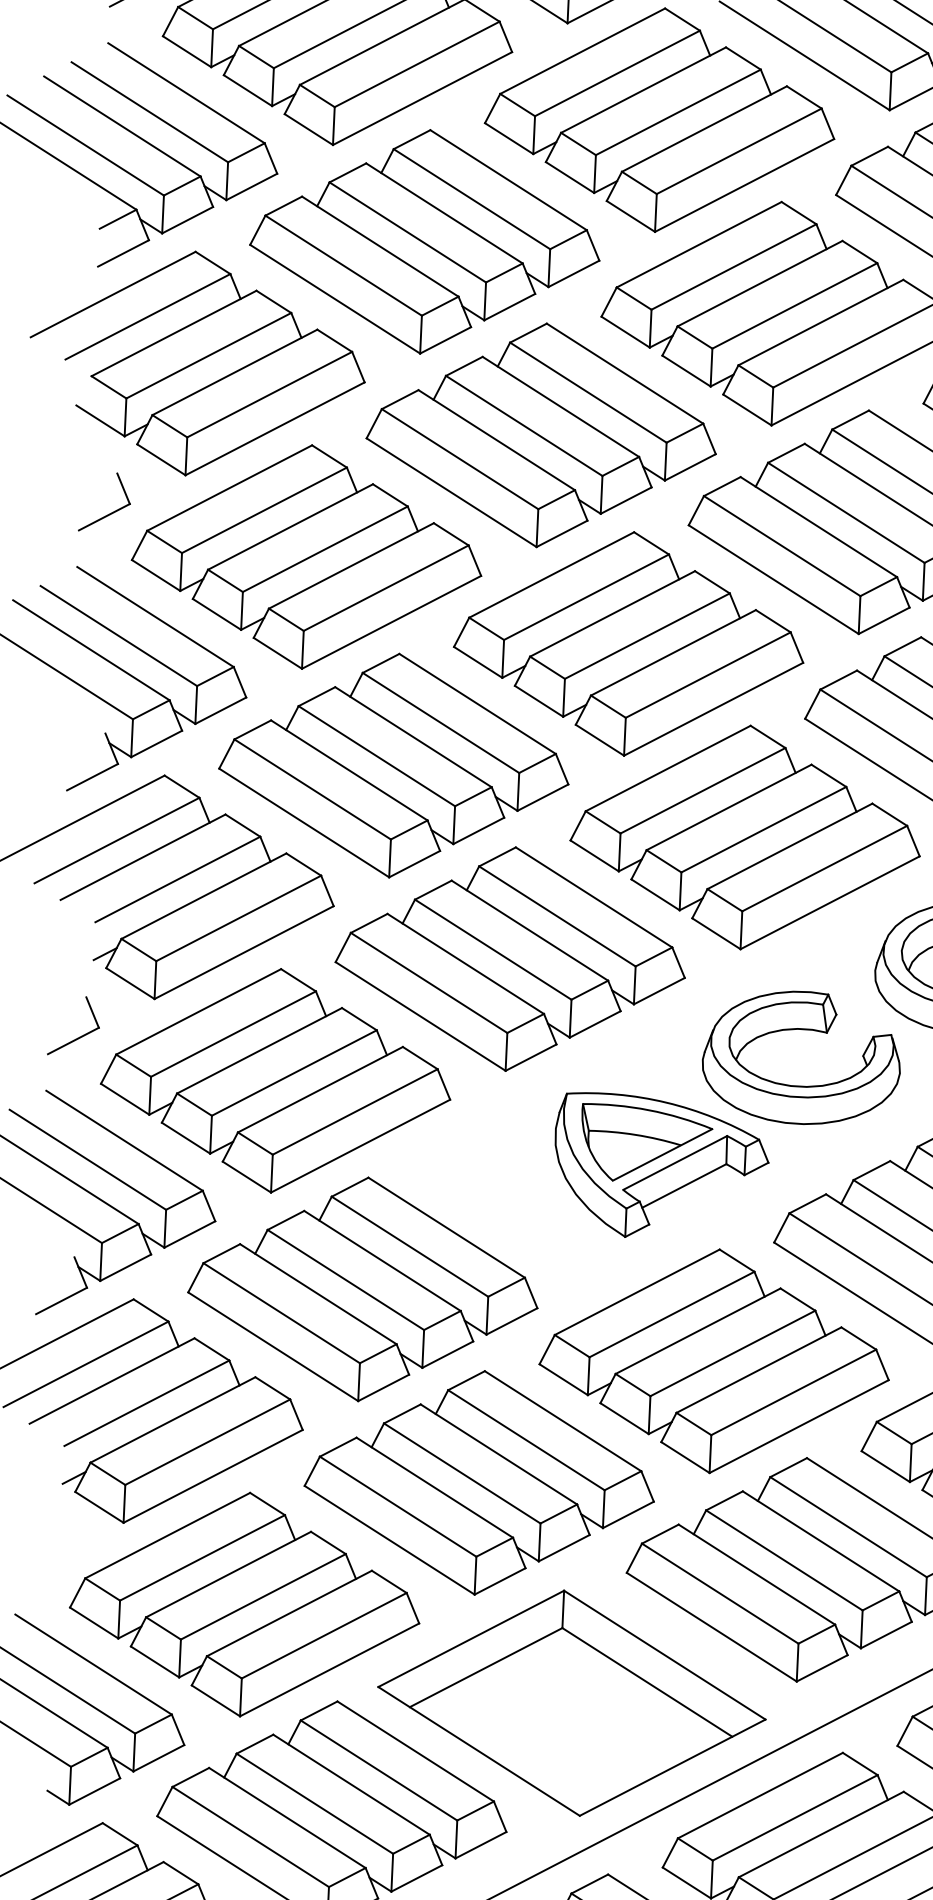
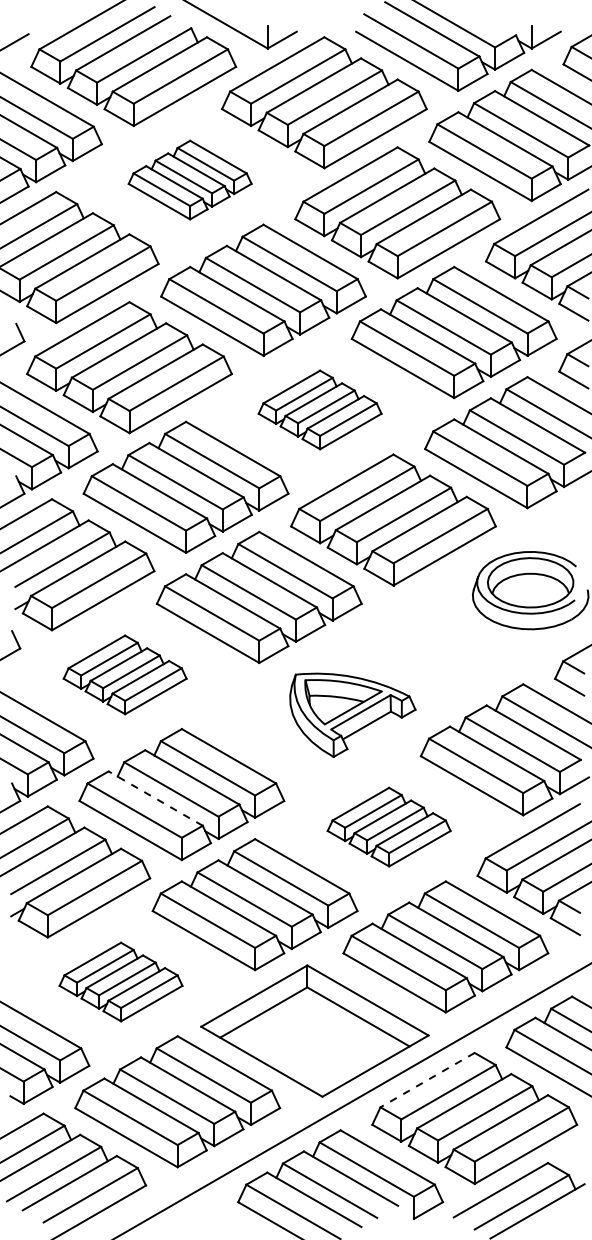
part: (423, 240) -> (189, 179), size x0.6
part: (627, 643) -> (319, 409), size x0.6
part: (801, 1030) -> (431, 631), removed
part: (274, 1080) -> (124, 674), size x0.6
line: (318, 1294) -> (155, 798), solid -> dashed
part: (713, 1359) -> (388, 826), size x0.6
part: (244, 1603) -> (120, 981), size x0.6
line: (760, 1796) -> (427, 1080), solid -> dashed

